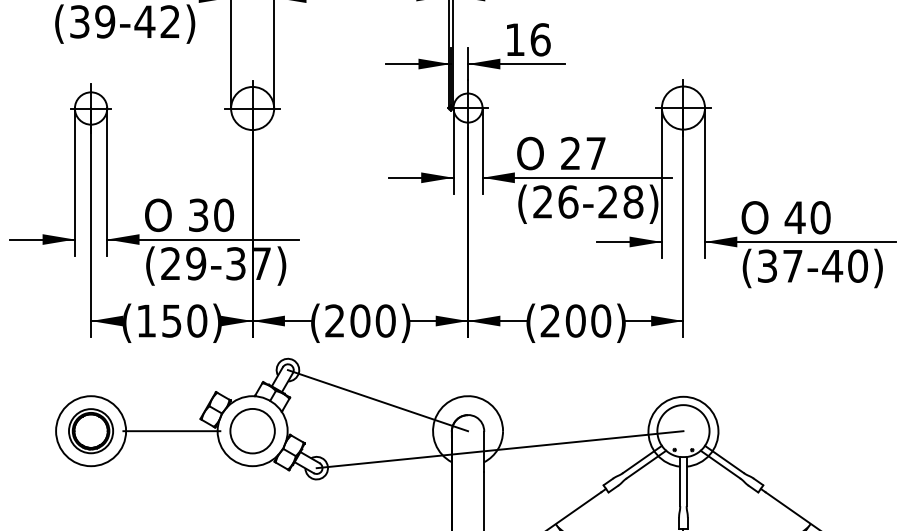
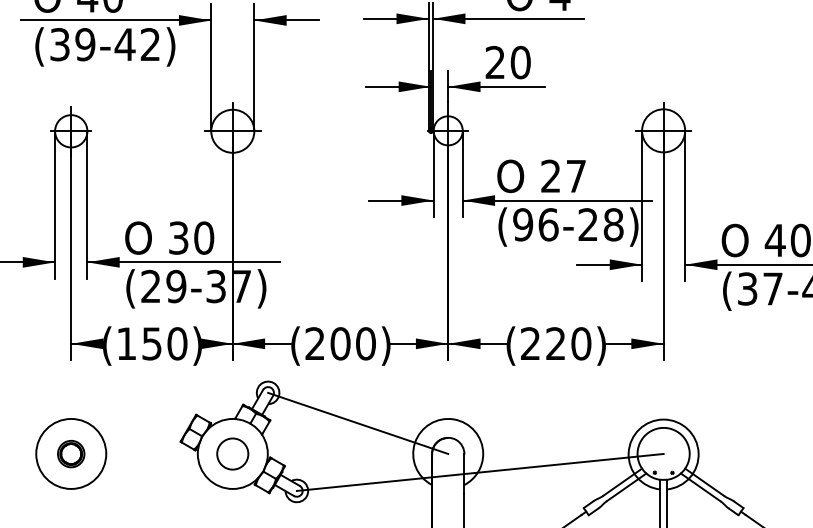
text: (527, 39) -> (507, 62), 16 -> 20
text: (542, 201) -> (522, 224), (26-28) -> (96-28)
text: (575, 320) -> (555, 343), 200 -> 220
part: (90, 431) -> (70, 454), size x0.6
line: (171, 431) -> (151, 454), removed
circle: (252, 431) -> (232, 454), size x0.7

